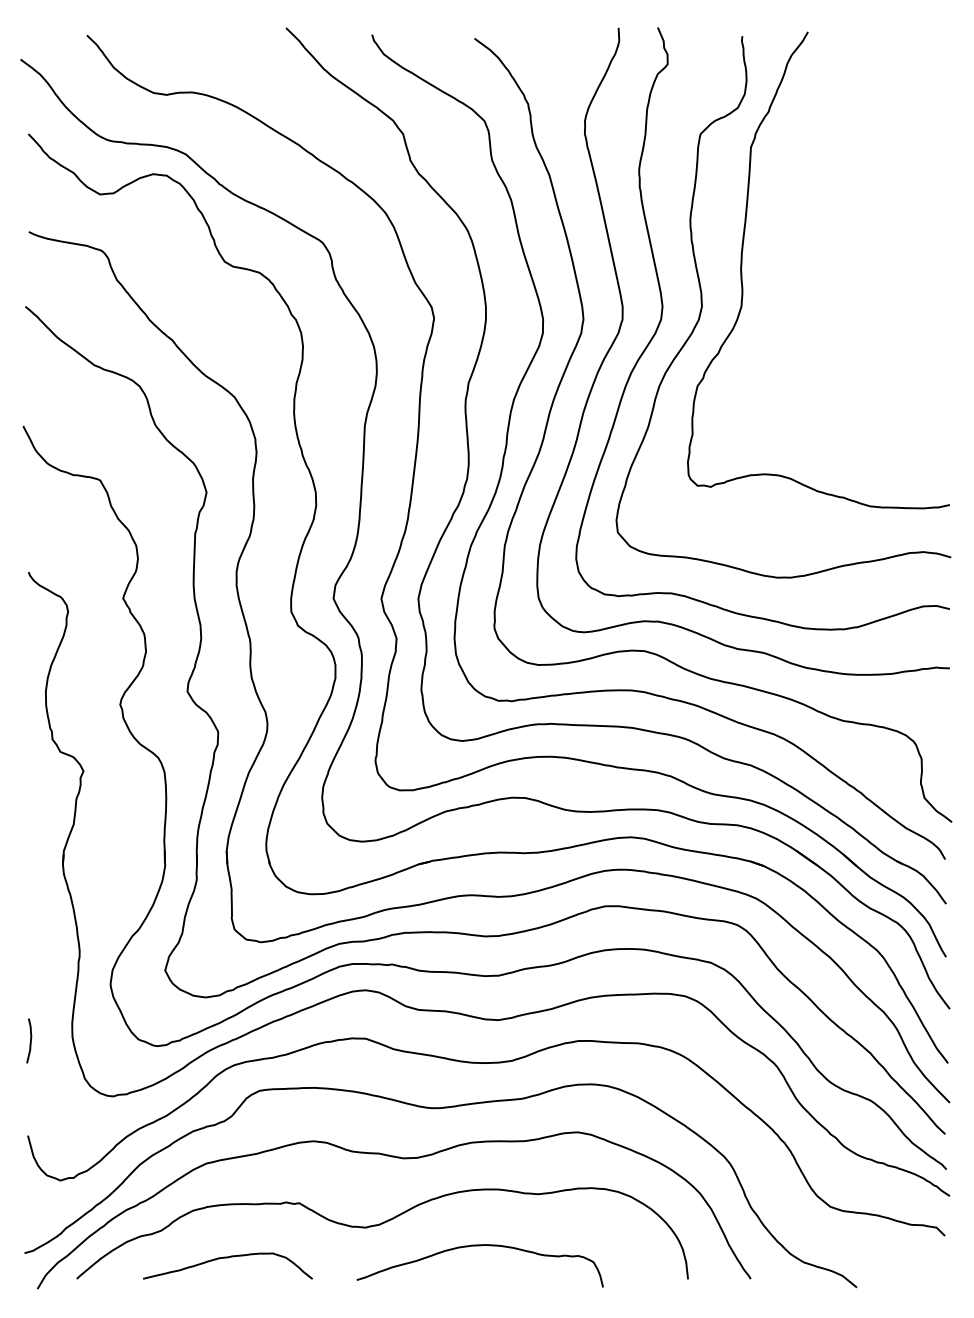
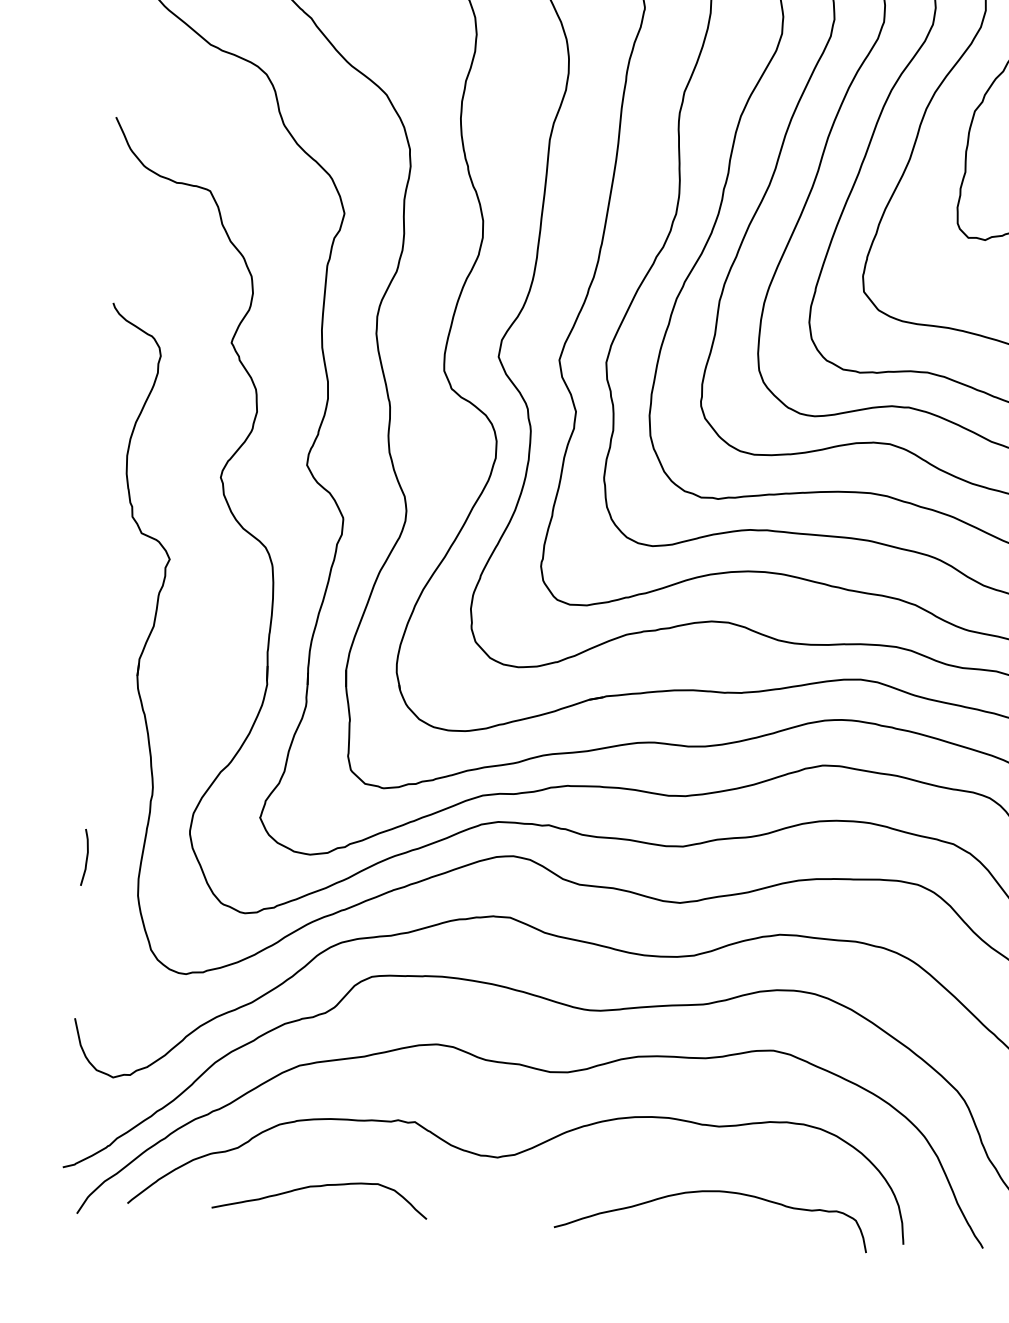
curve: (30, 1040) -> (86, 857), moved
curve: (479, 1246) -> (711, 1192), moved

